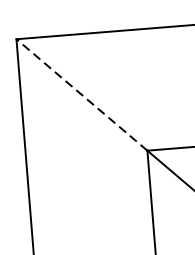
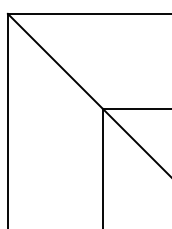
line: (81, 94) -> (55, 61), dashed -> solid

